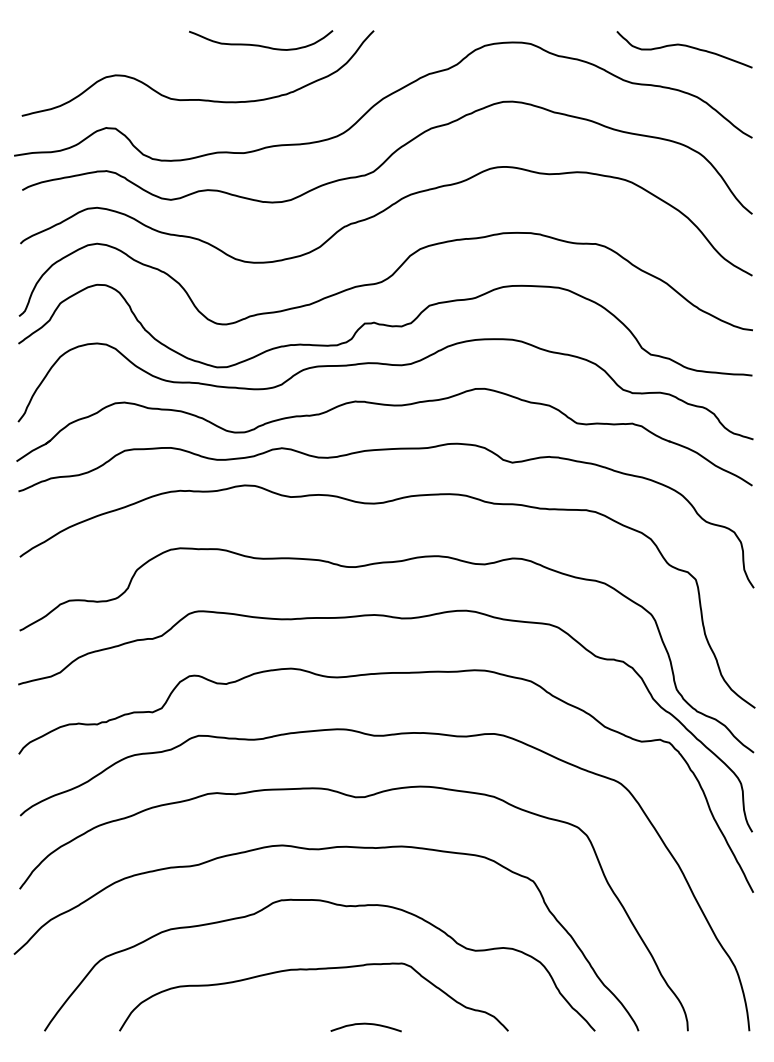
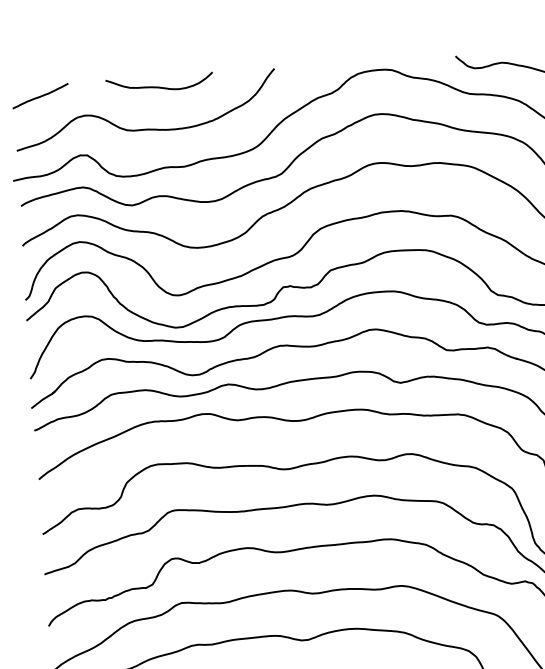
curve: (58, 44) -> (40, 95), added
curve: (258, 44) -> (157, 86), moved

